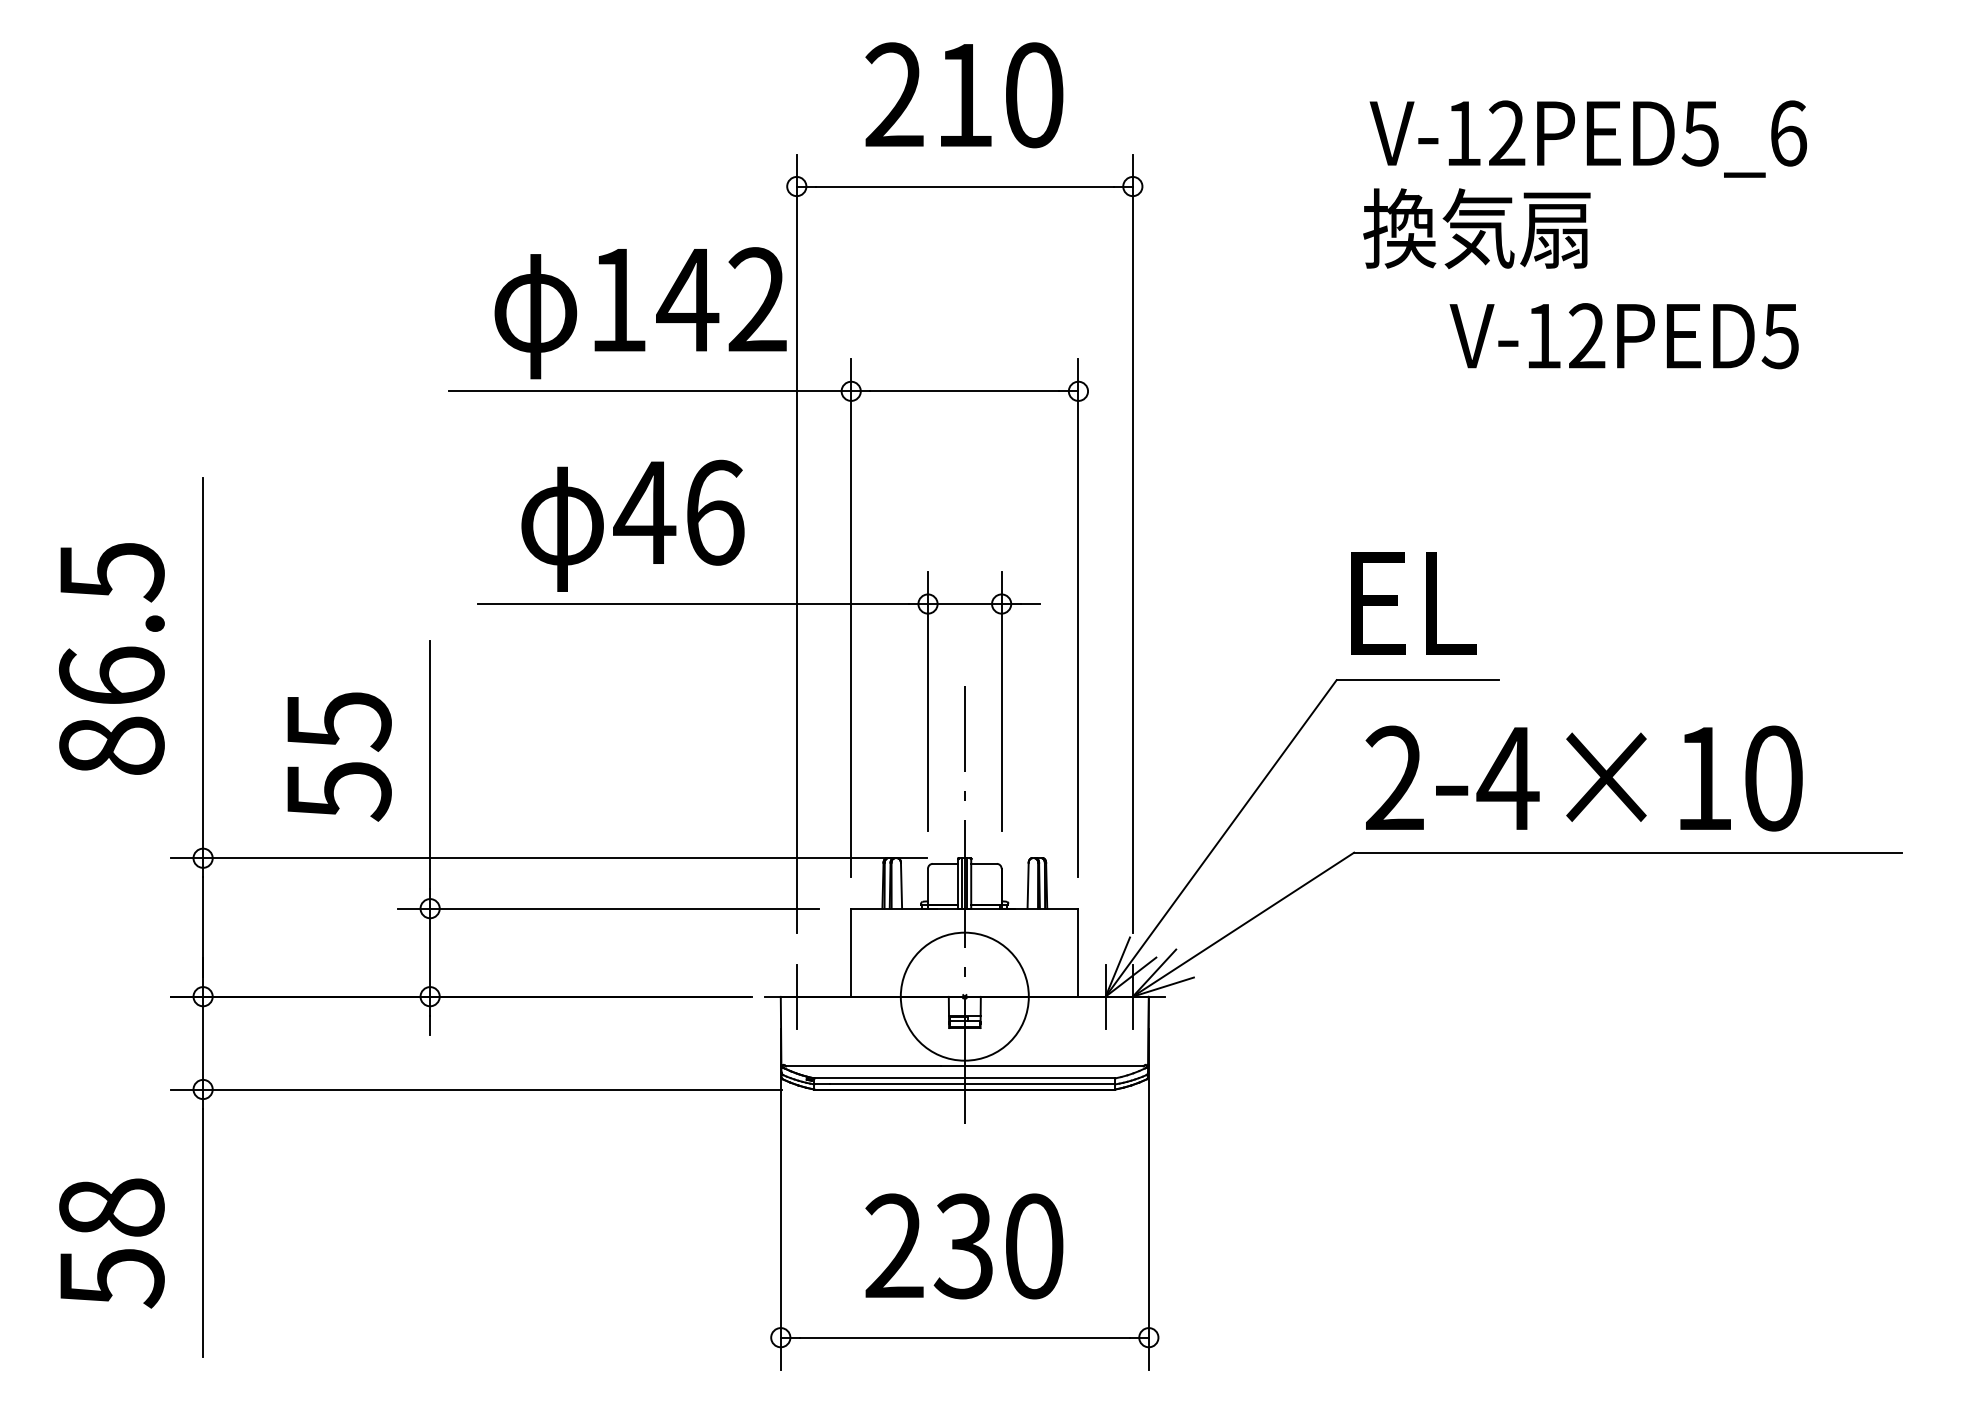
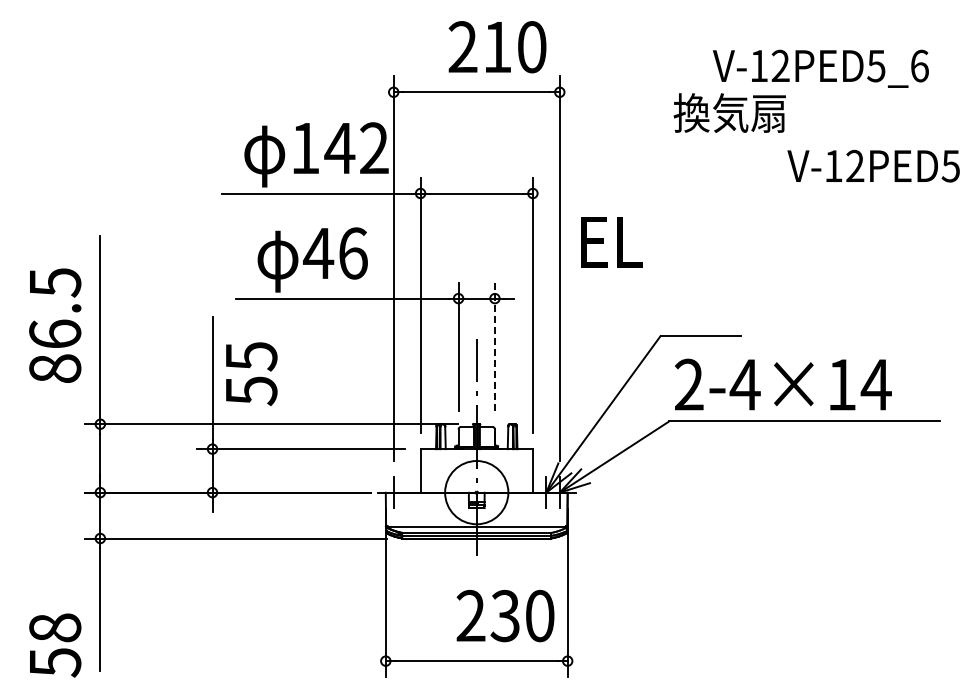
text: (964, 95) -> (497, 47), moved
text: (1587, 138) -> (820, 68), moved
text: (1624, 334) -> (873, 165), moved
text: (1413, 603) -> (611, 242), moved
line: (1000, 700) -> (494, 346), solid -> dashed
text: (339, 755) -> (251, 373), moved
text: (1771, 777) -> (875, 384), 2-4×10 -> 2-4×14
text: (112, 1243) -> (55, 645), moved
text: (964, 1247) -> (505, 616), moved

